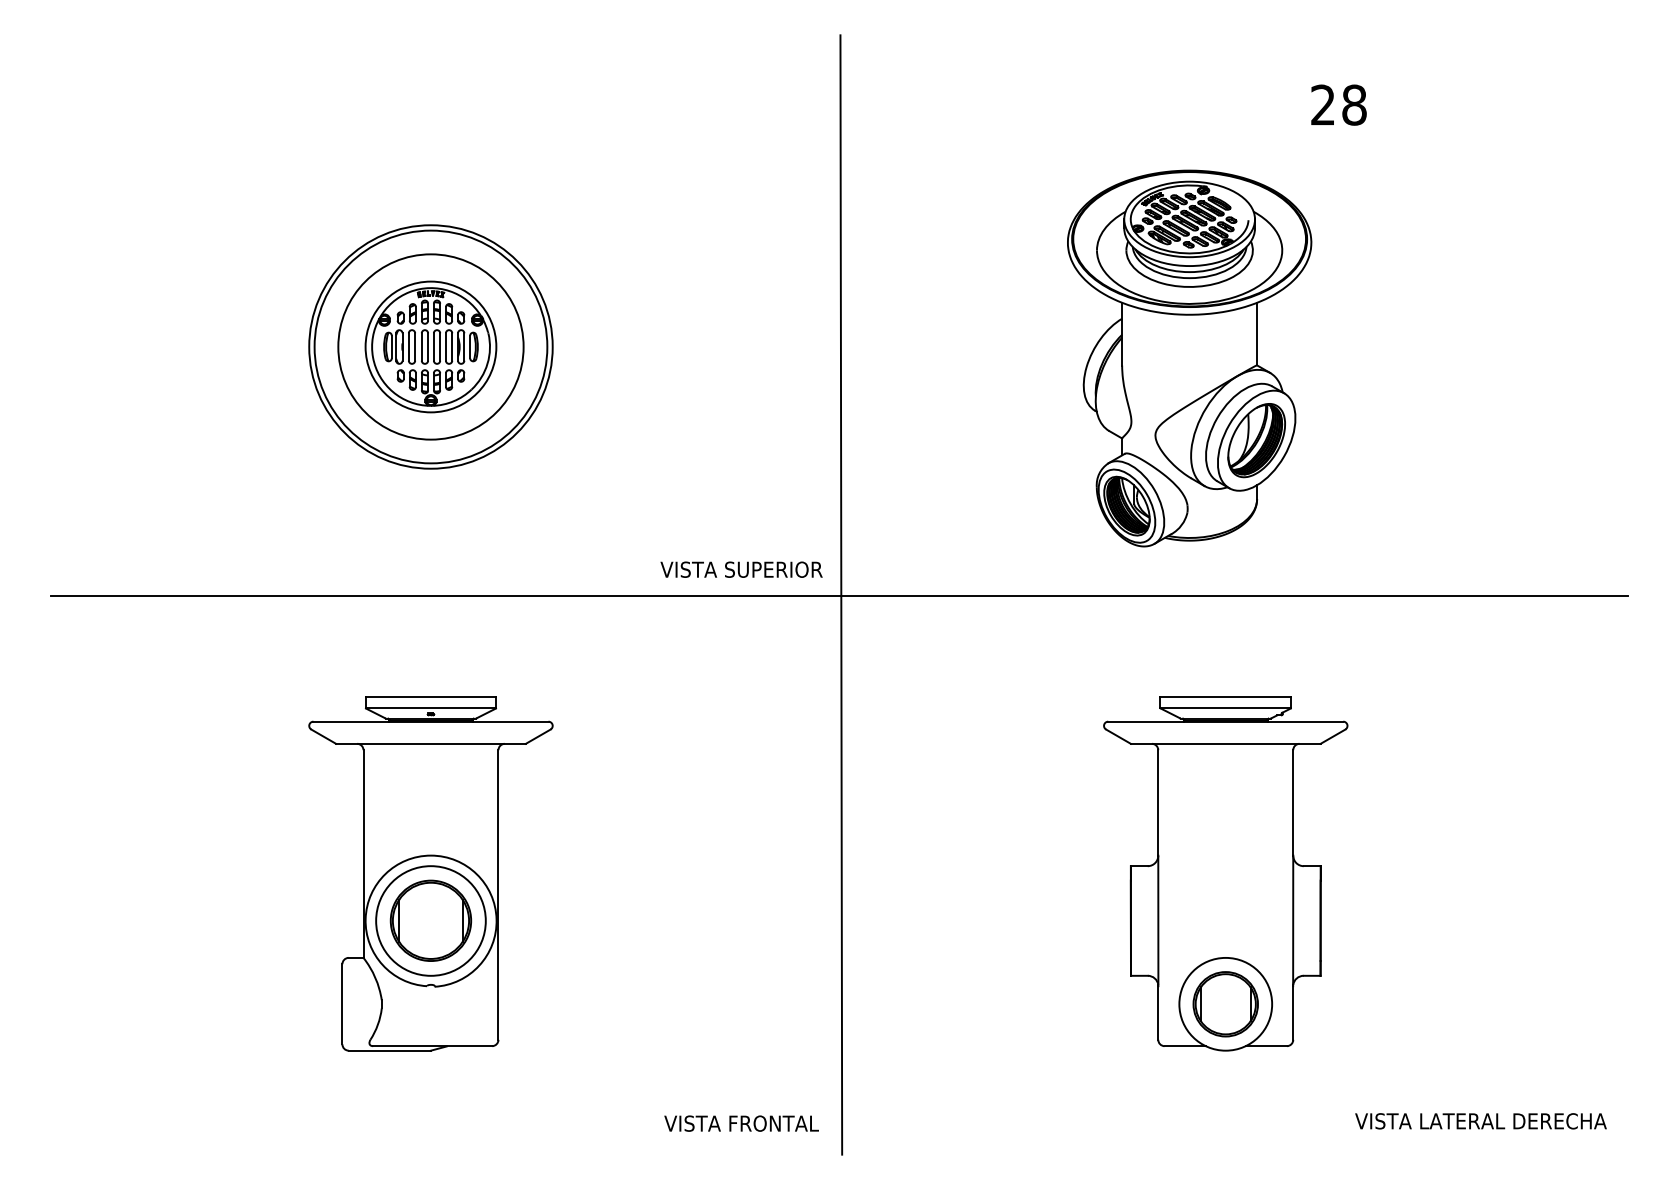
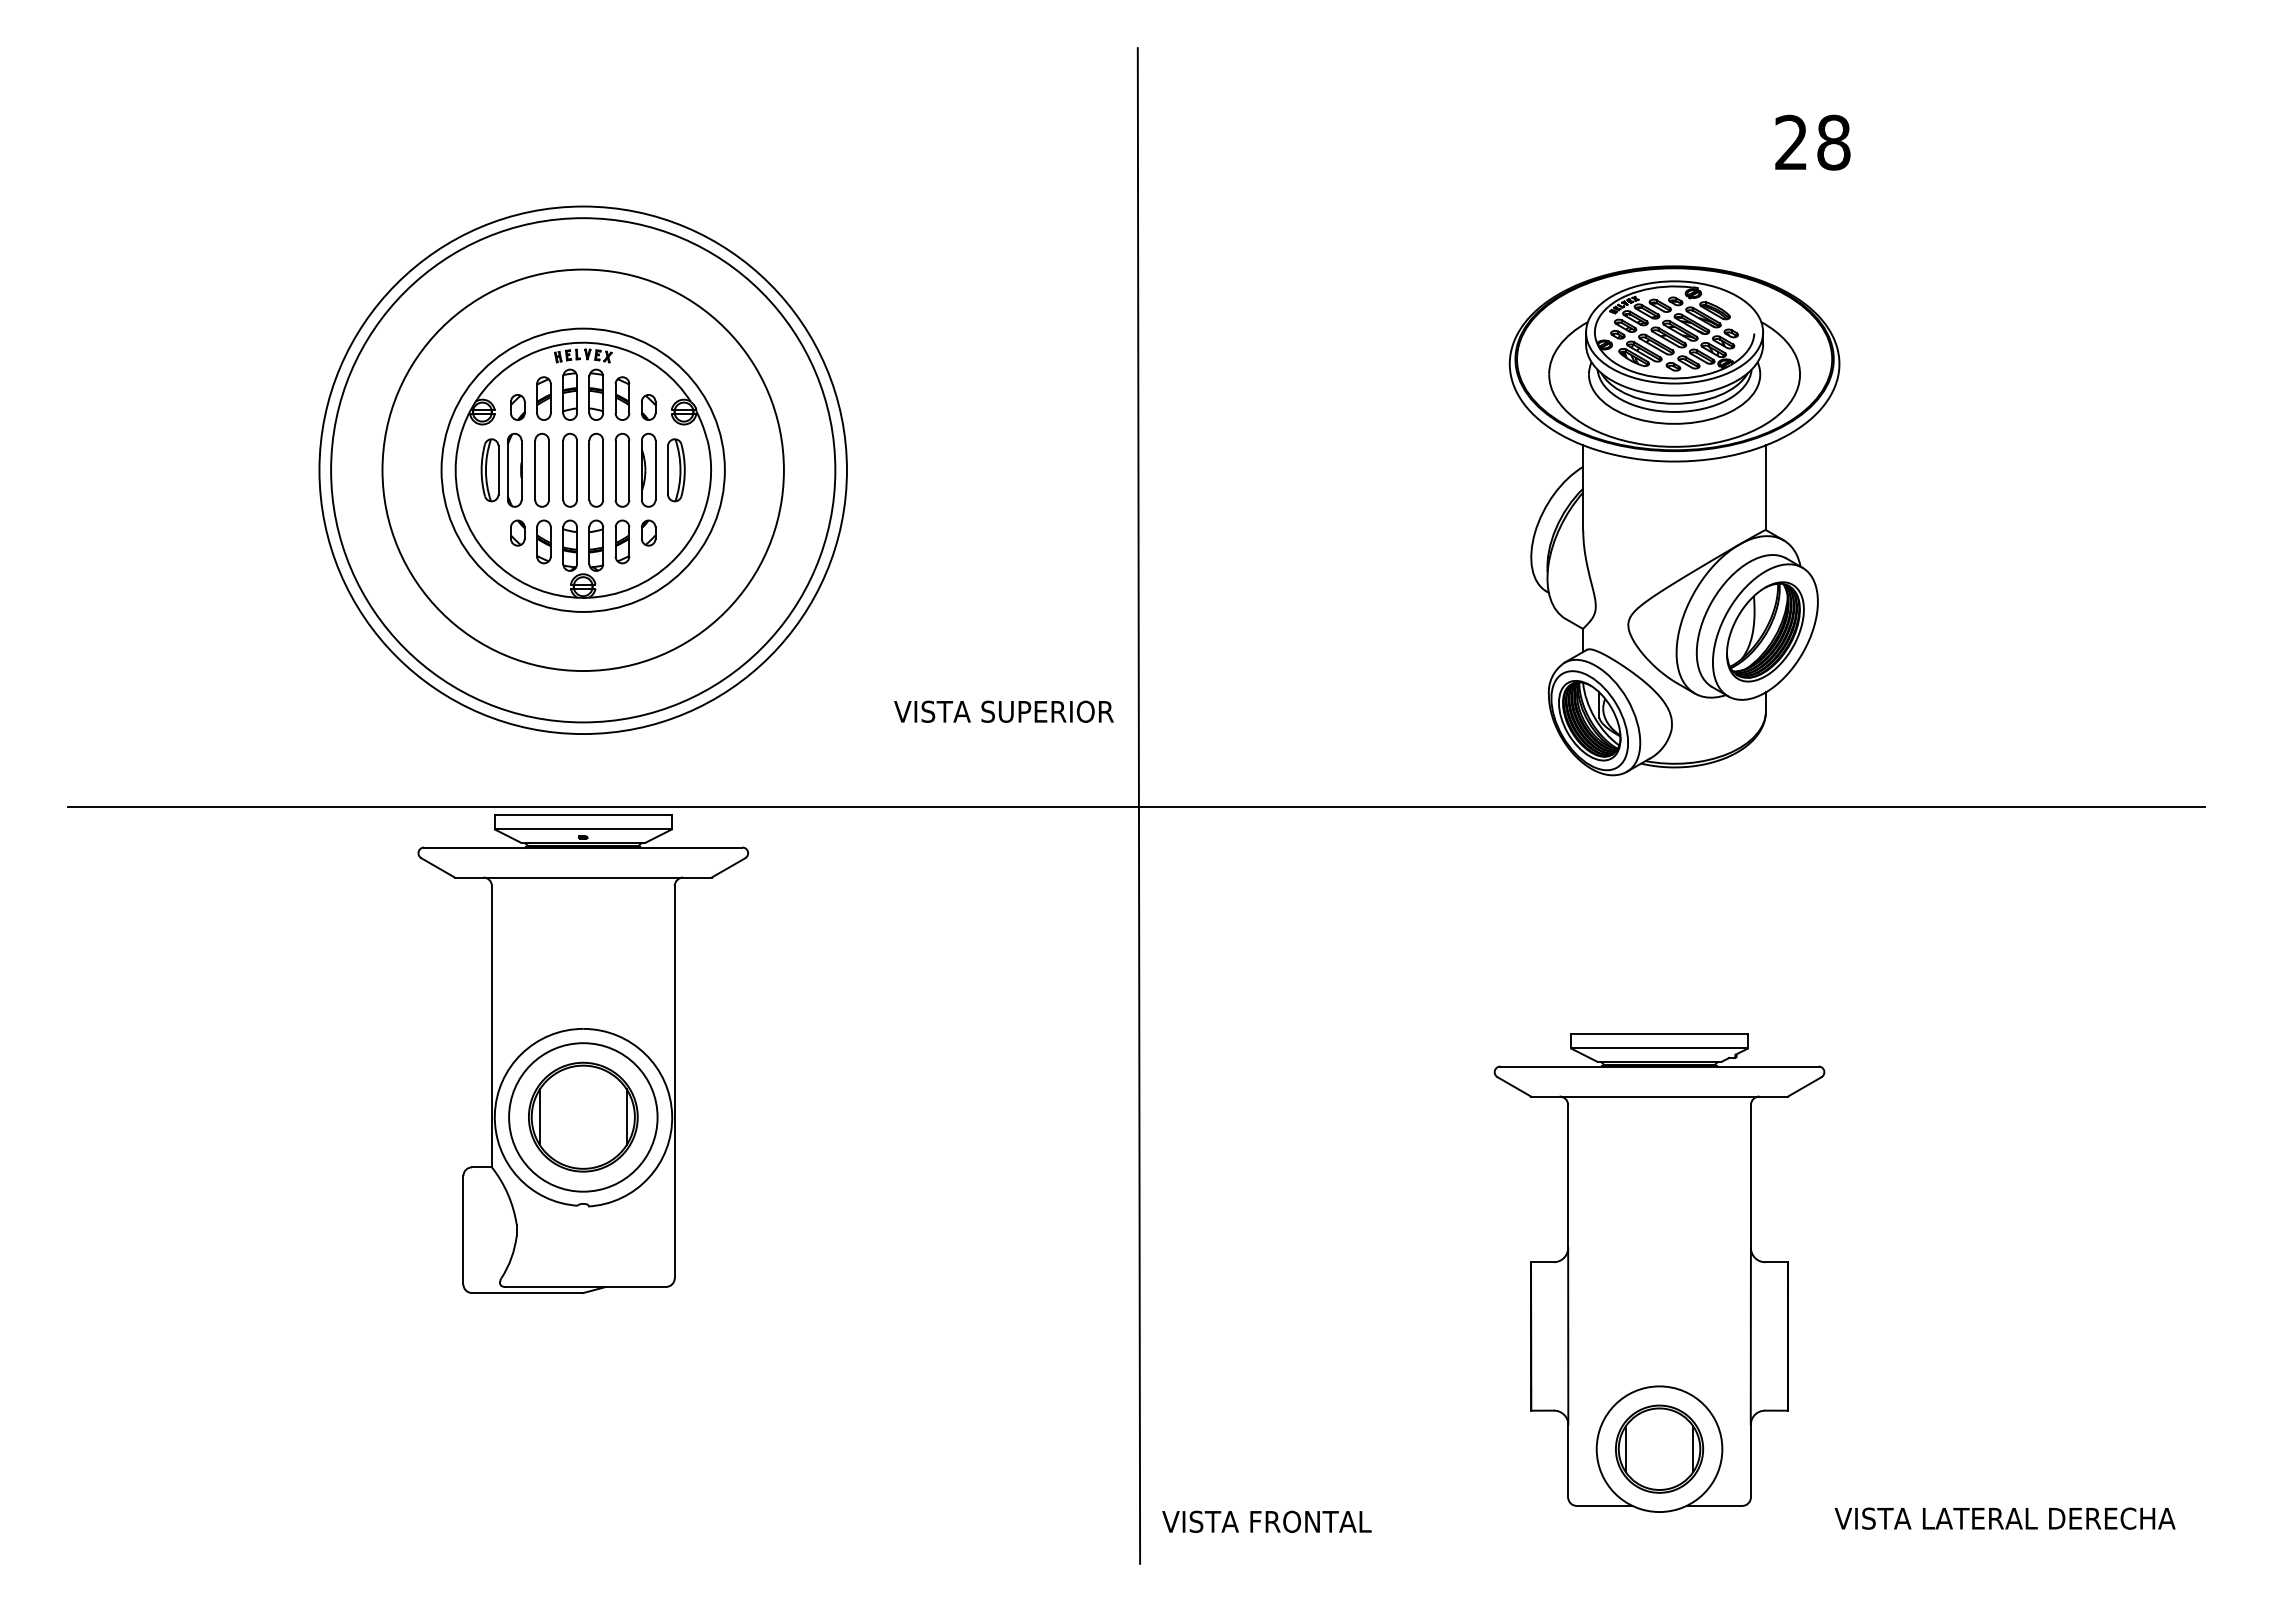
part: (431, 346) -> (583, 469), size x1.6
part: (1189, 358) -> (1674, 520), moved
text: (741, 569) -> (1003, 711), moved
part: (430, 873) -> (582, 1053), moved
part: (1225, 873) -> (1659, 1272), moved
text: (741, 1123) -> (1266, 1521), moved

